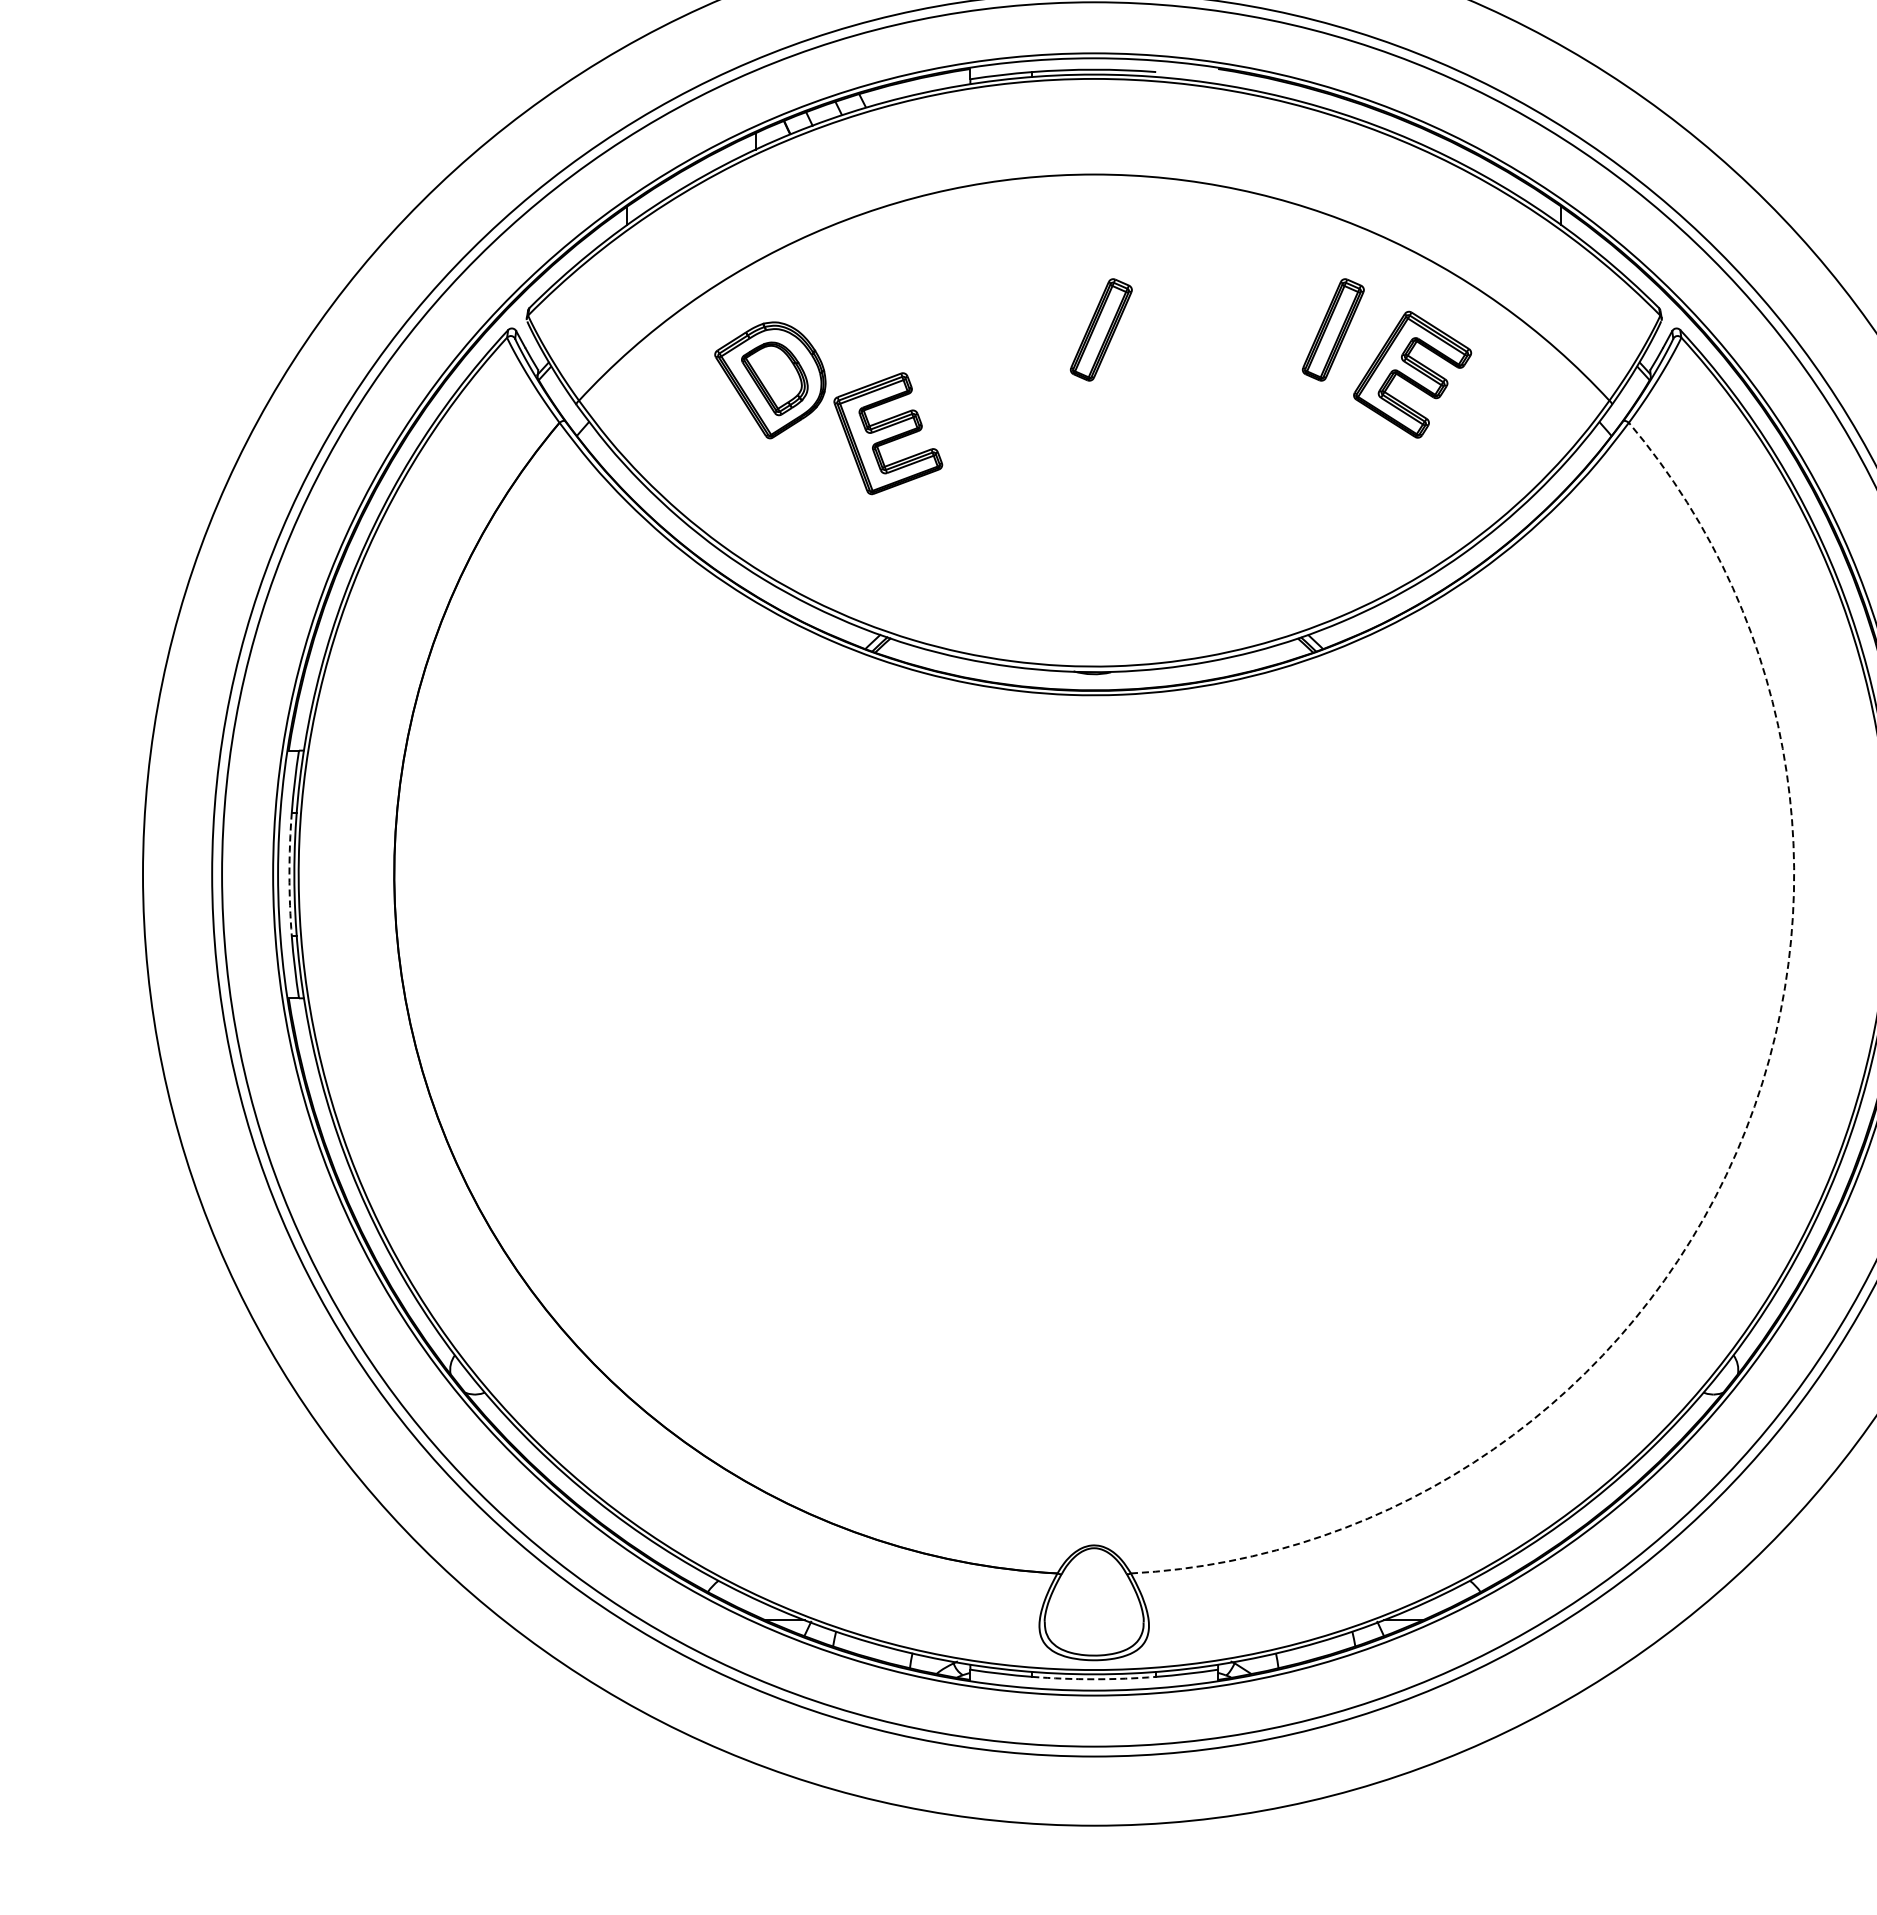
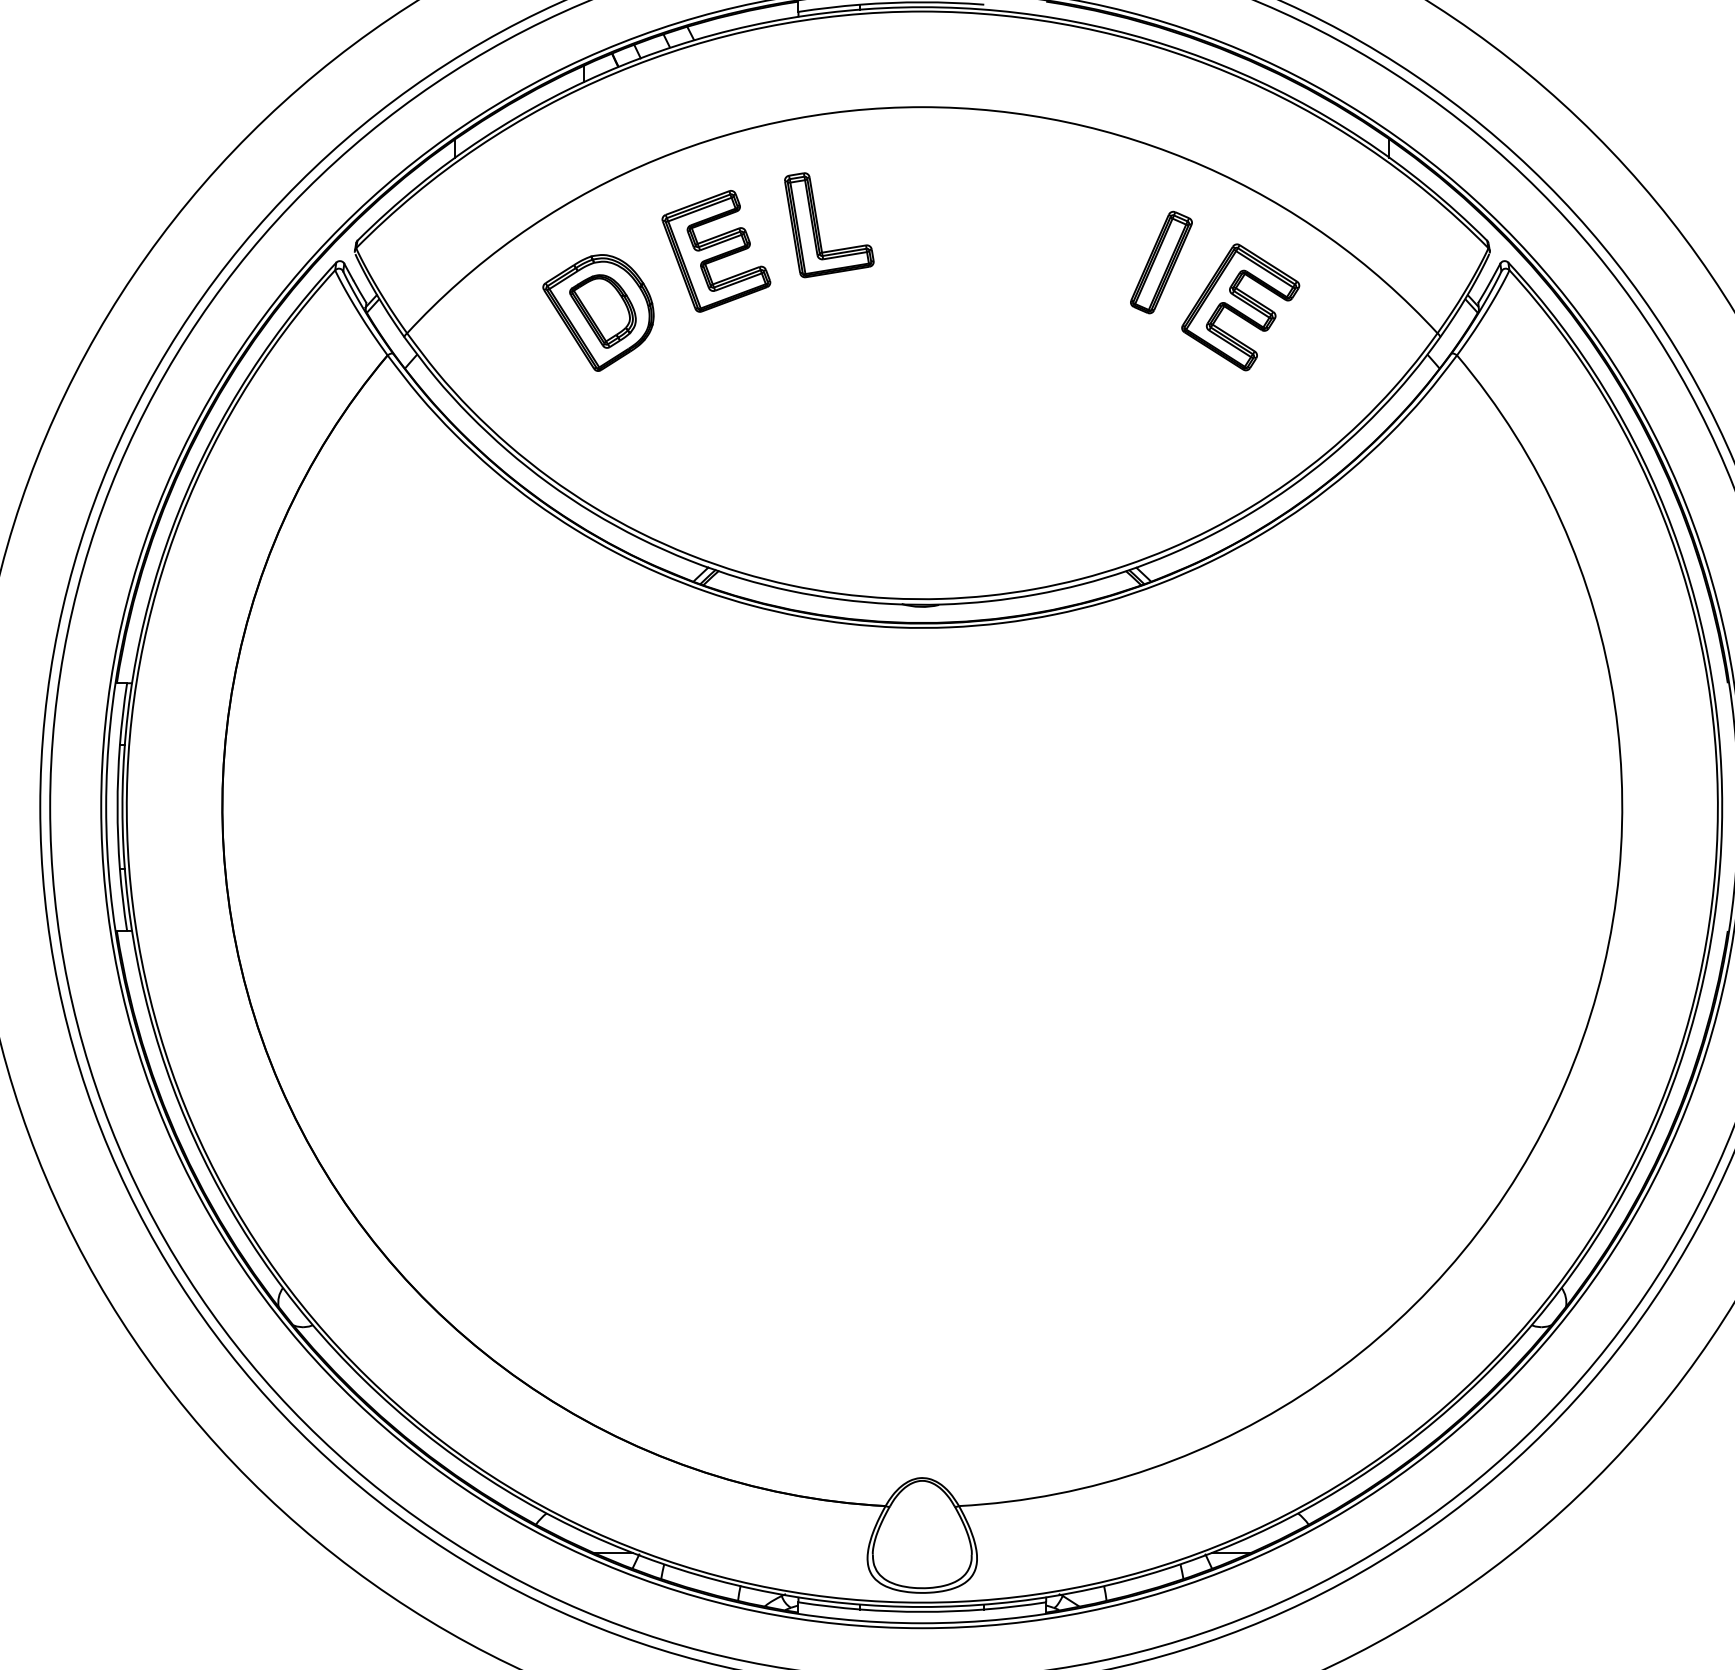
part: (990, 292) -> (818, 225), added
part: (1101, 329) -> (929, 262), removed
part: (888, 433) -> (716, 251), moved
arc: (289, 874) -> (117, 807), dashed -> solid
arc: (1736, 1152) -> (1564, 1085), dashed -> solid
arc: (1094, 1679) -> (922, 1612), dashed -> solid

